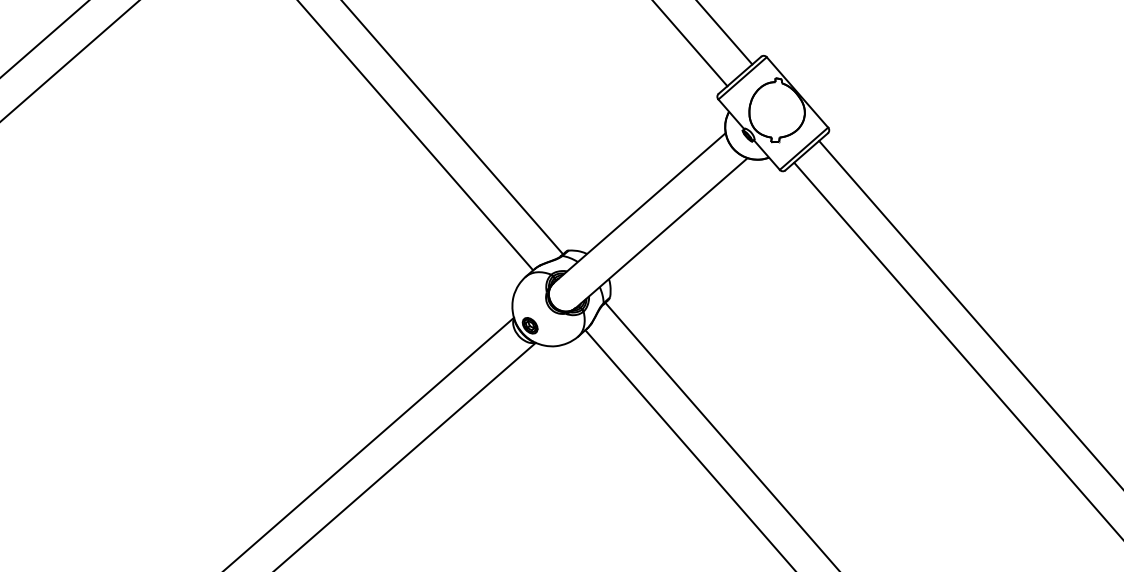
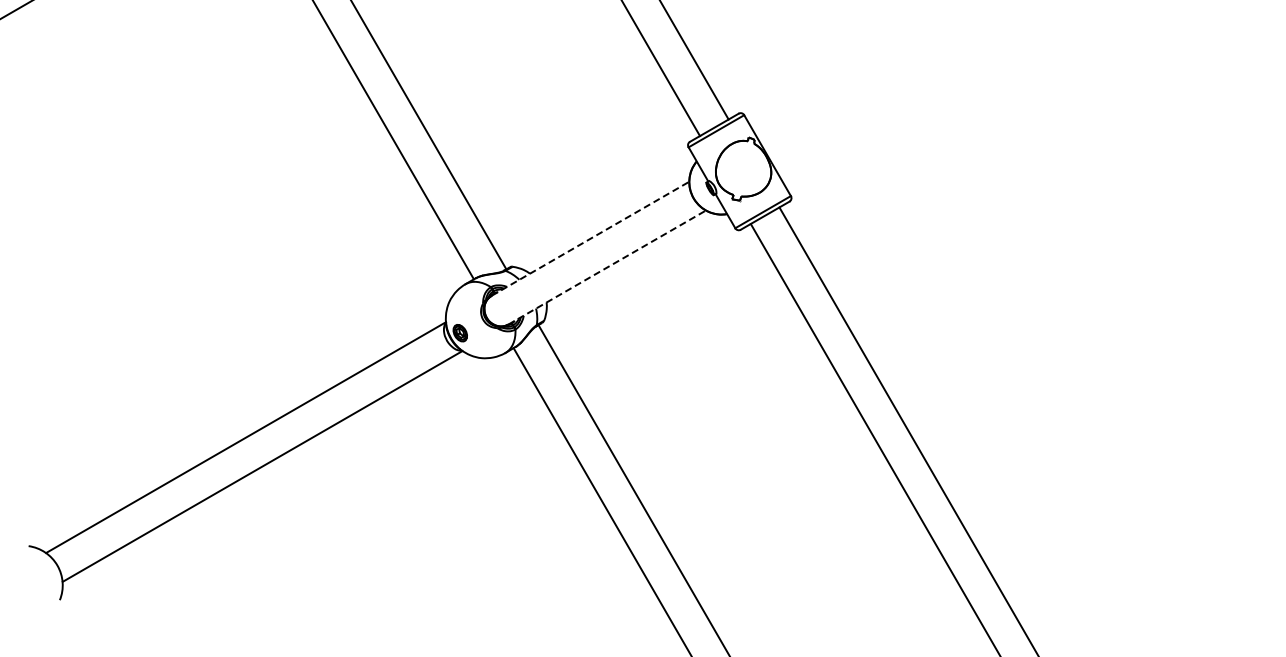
line: (639, 207) -> (590, 238), solid -> dashed
line: (661, 233) -> (607, 267), solid -> dashed

